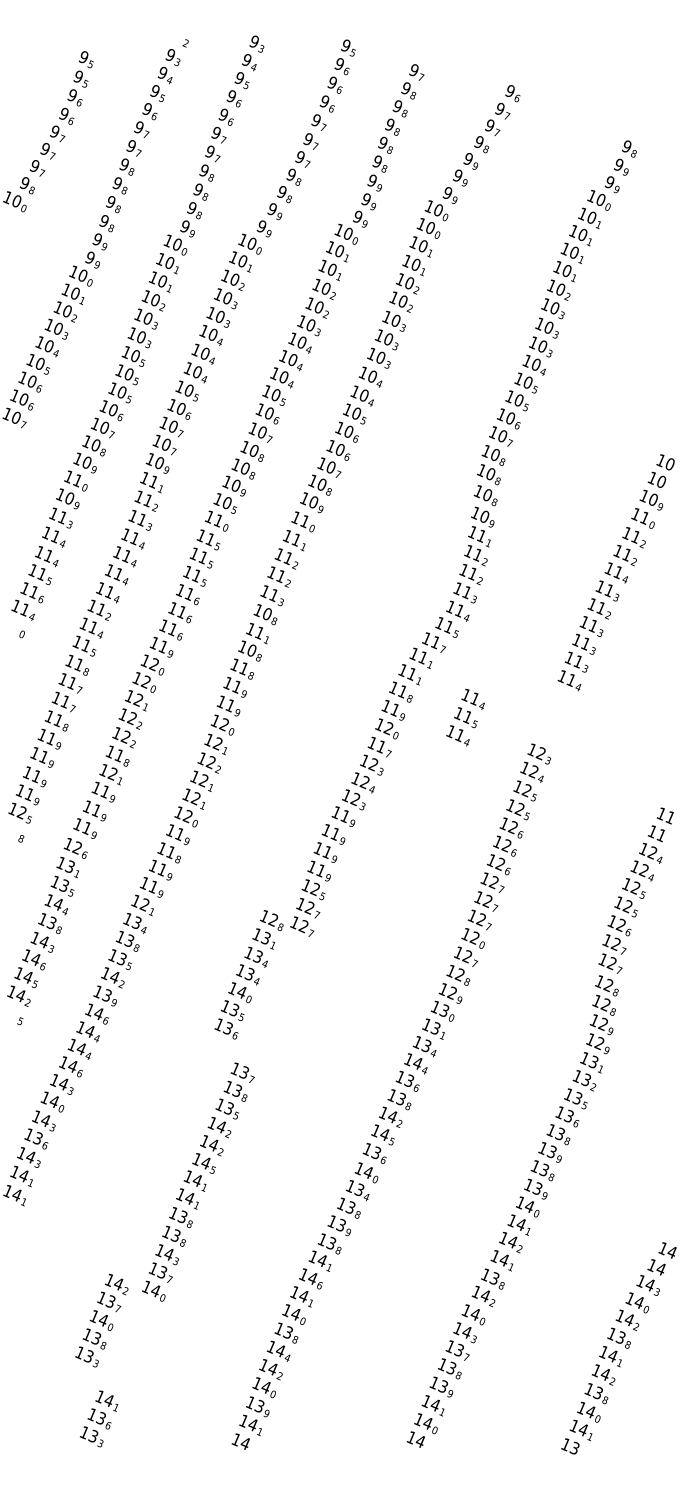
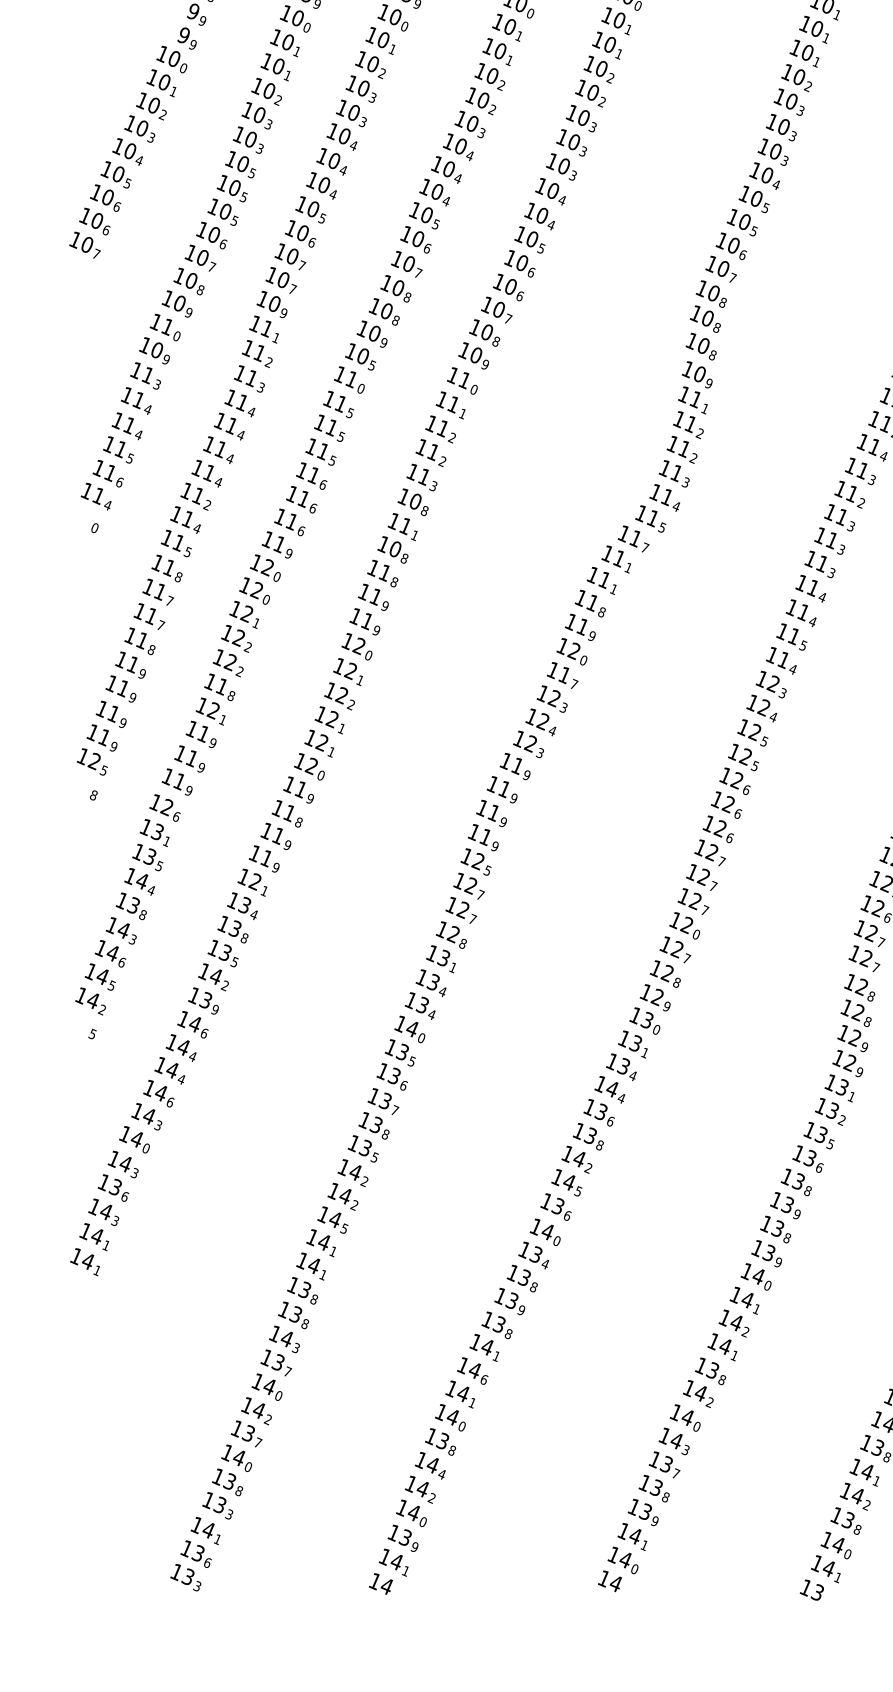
text: (465, 717) -> (791, 636), moved
text: (248, 974) -> (421, 1005), moved
text: (101, 1320) -> (236, 1458), moved

